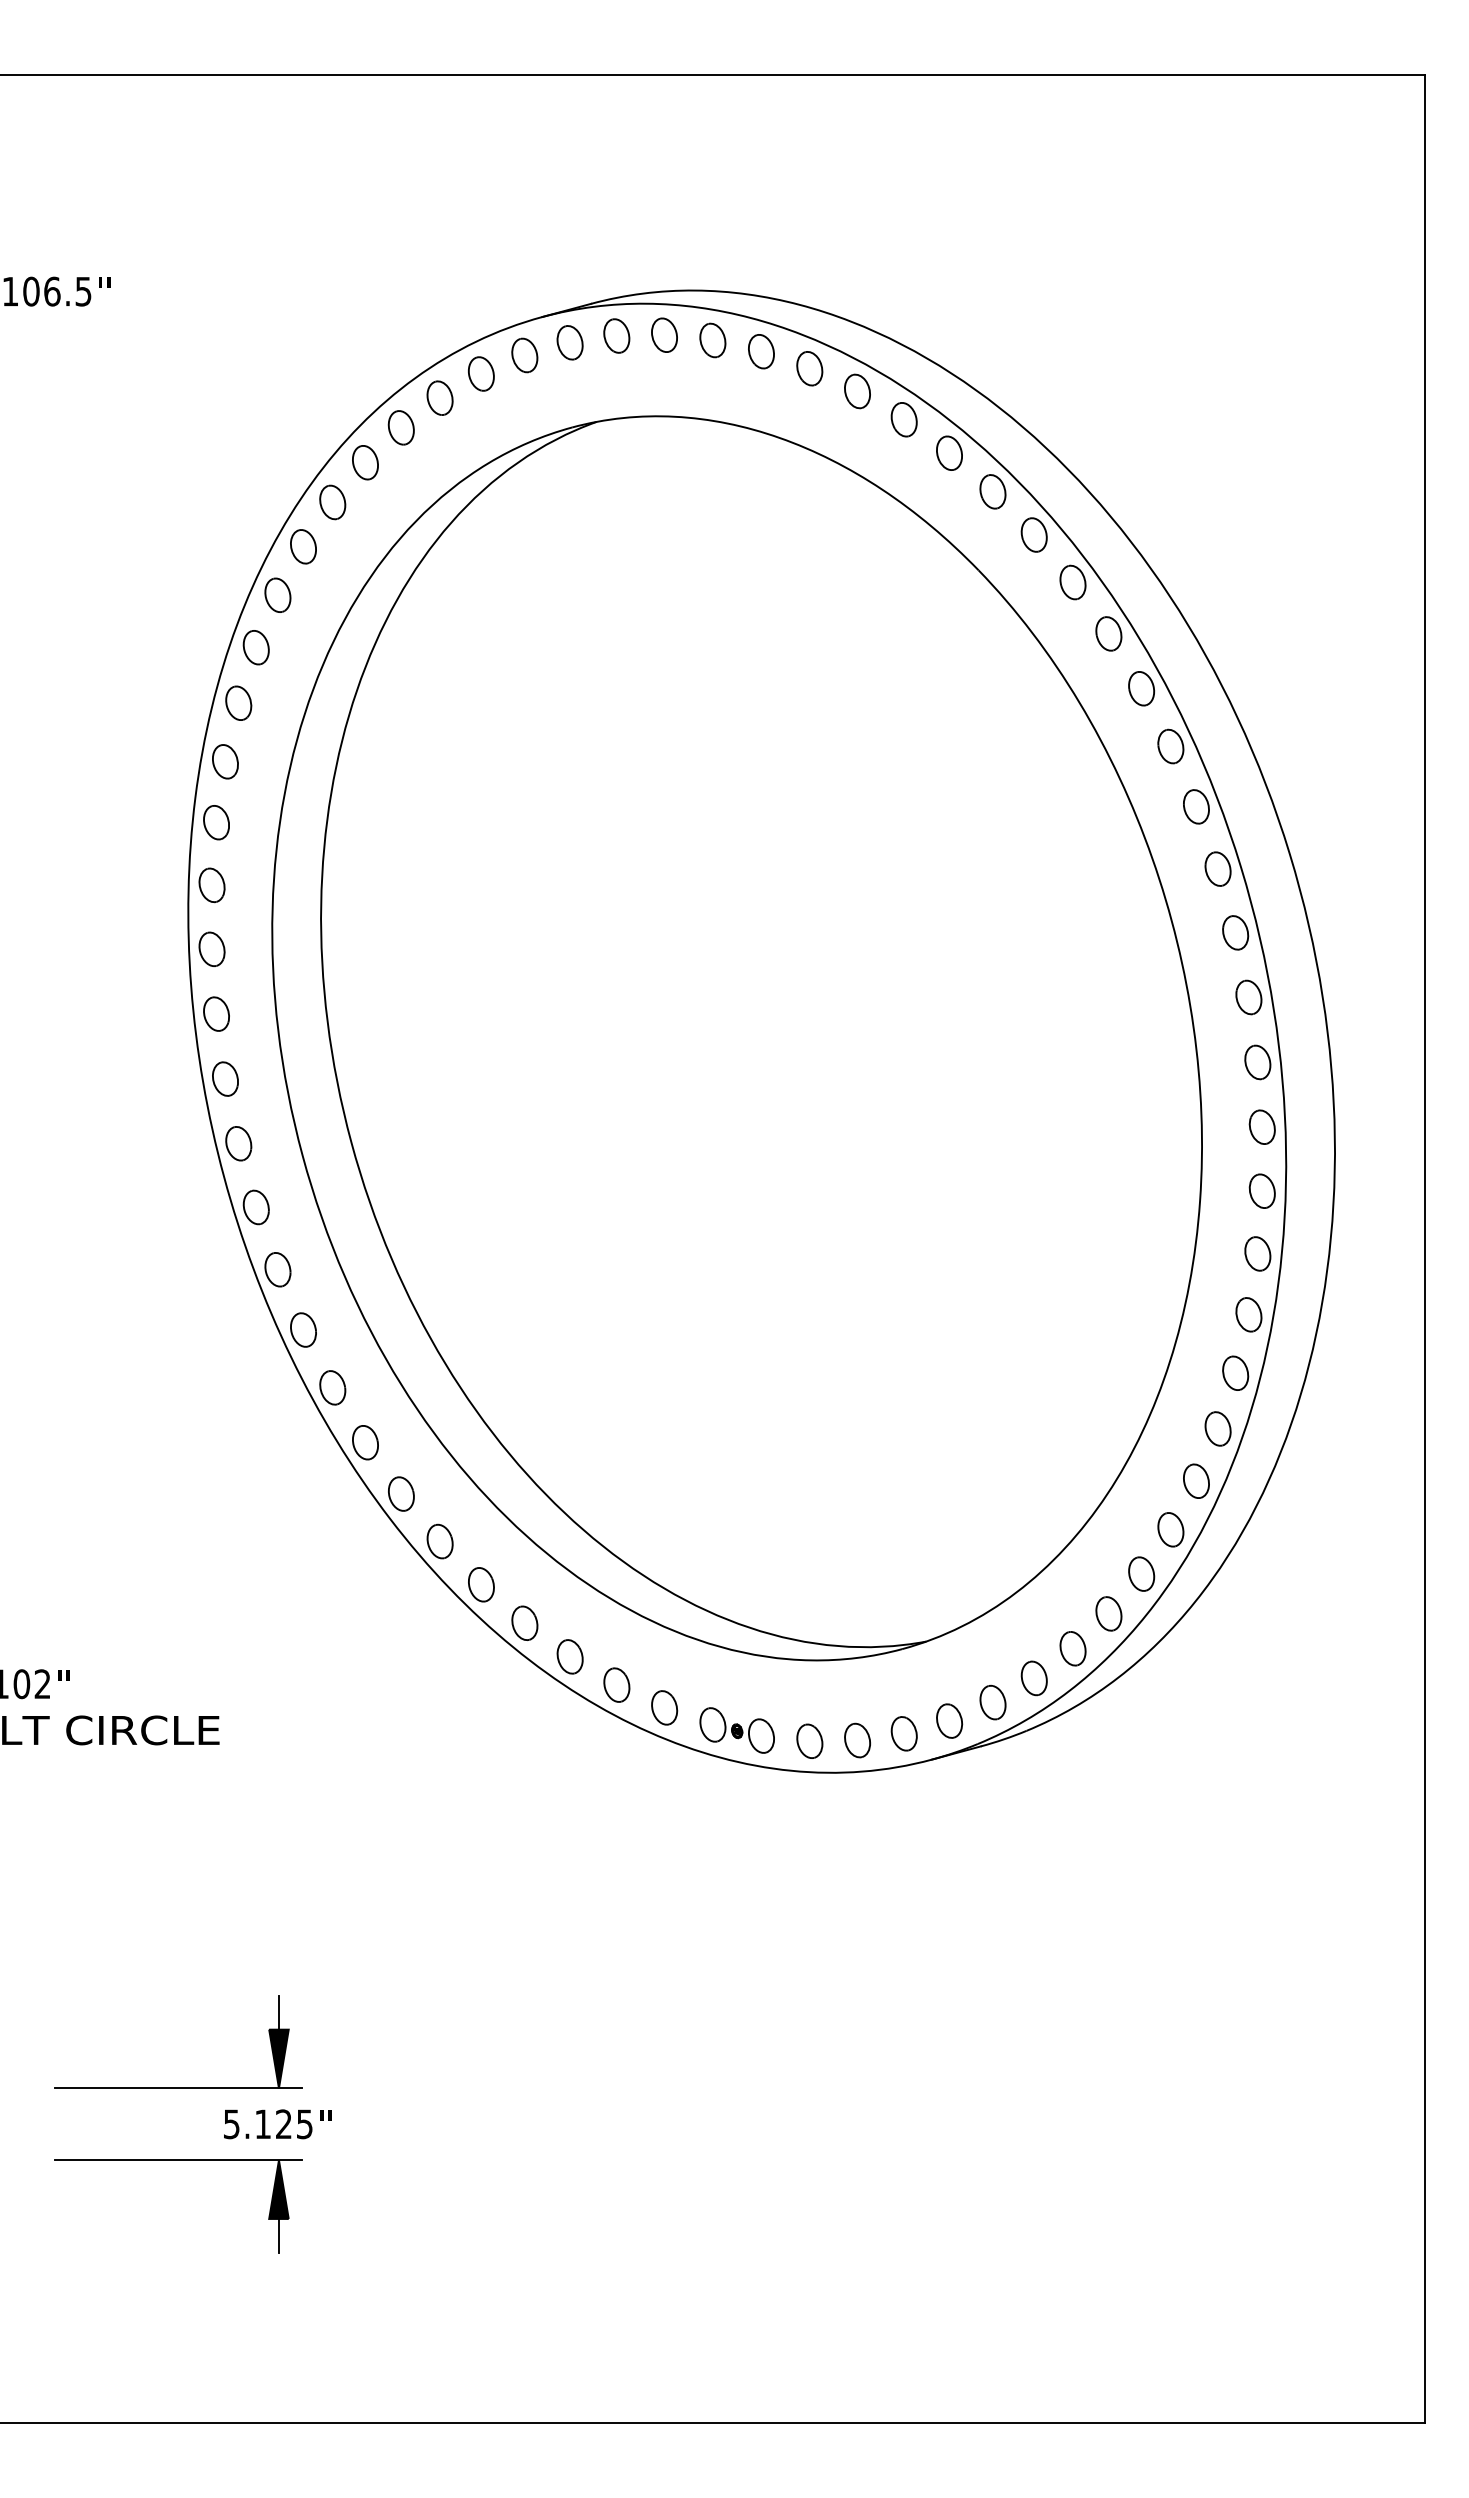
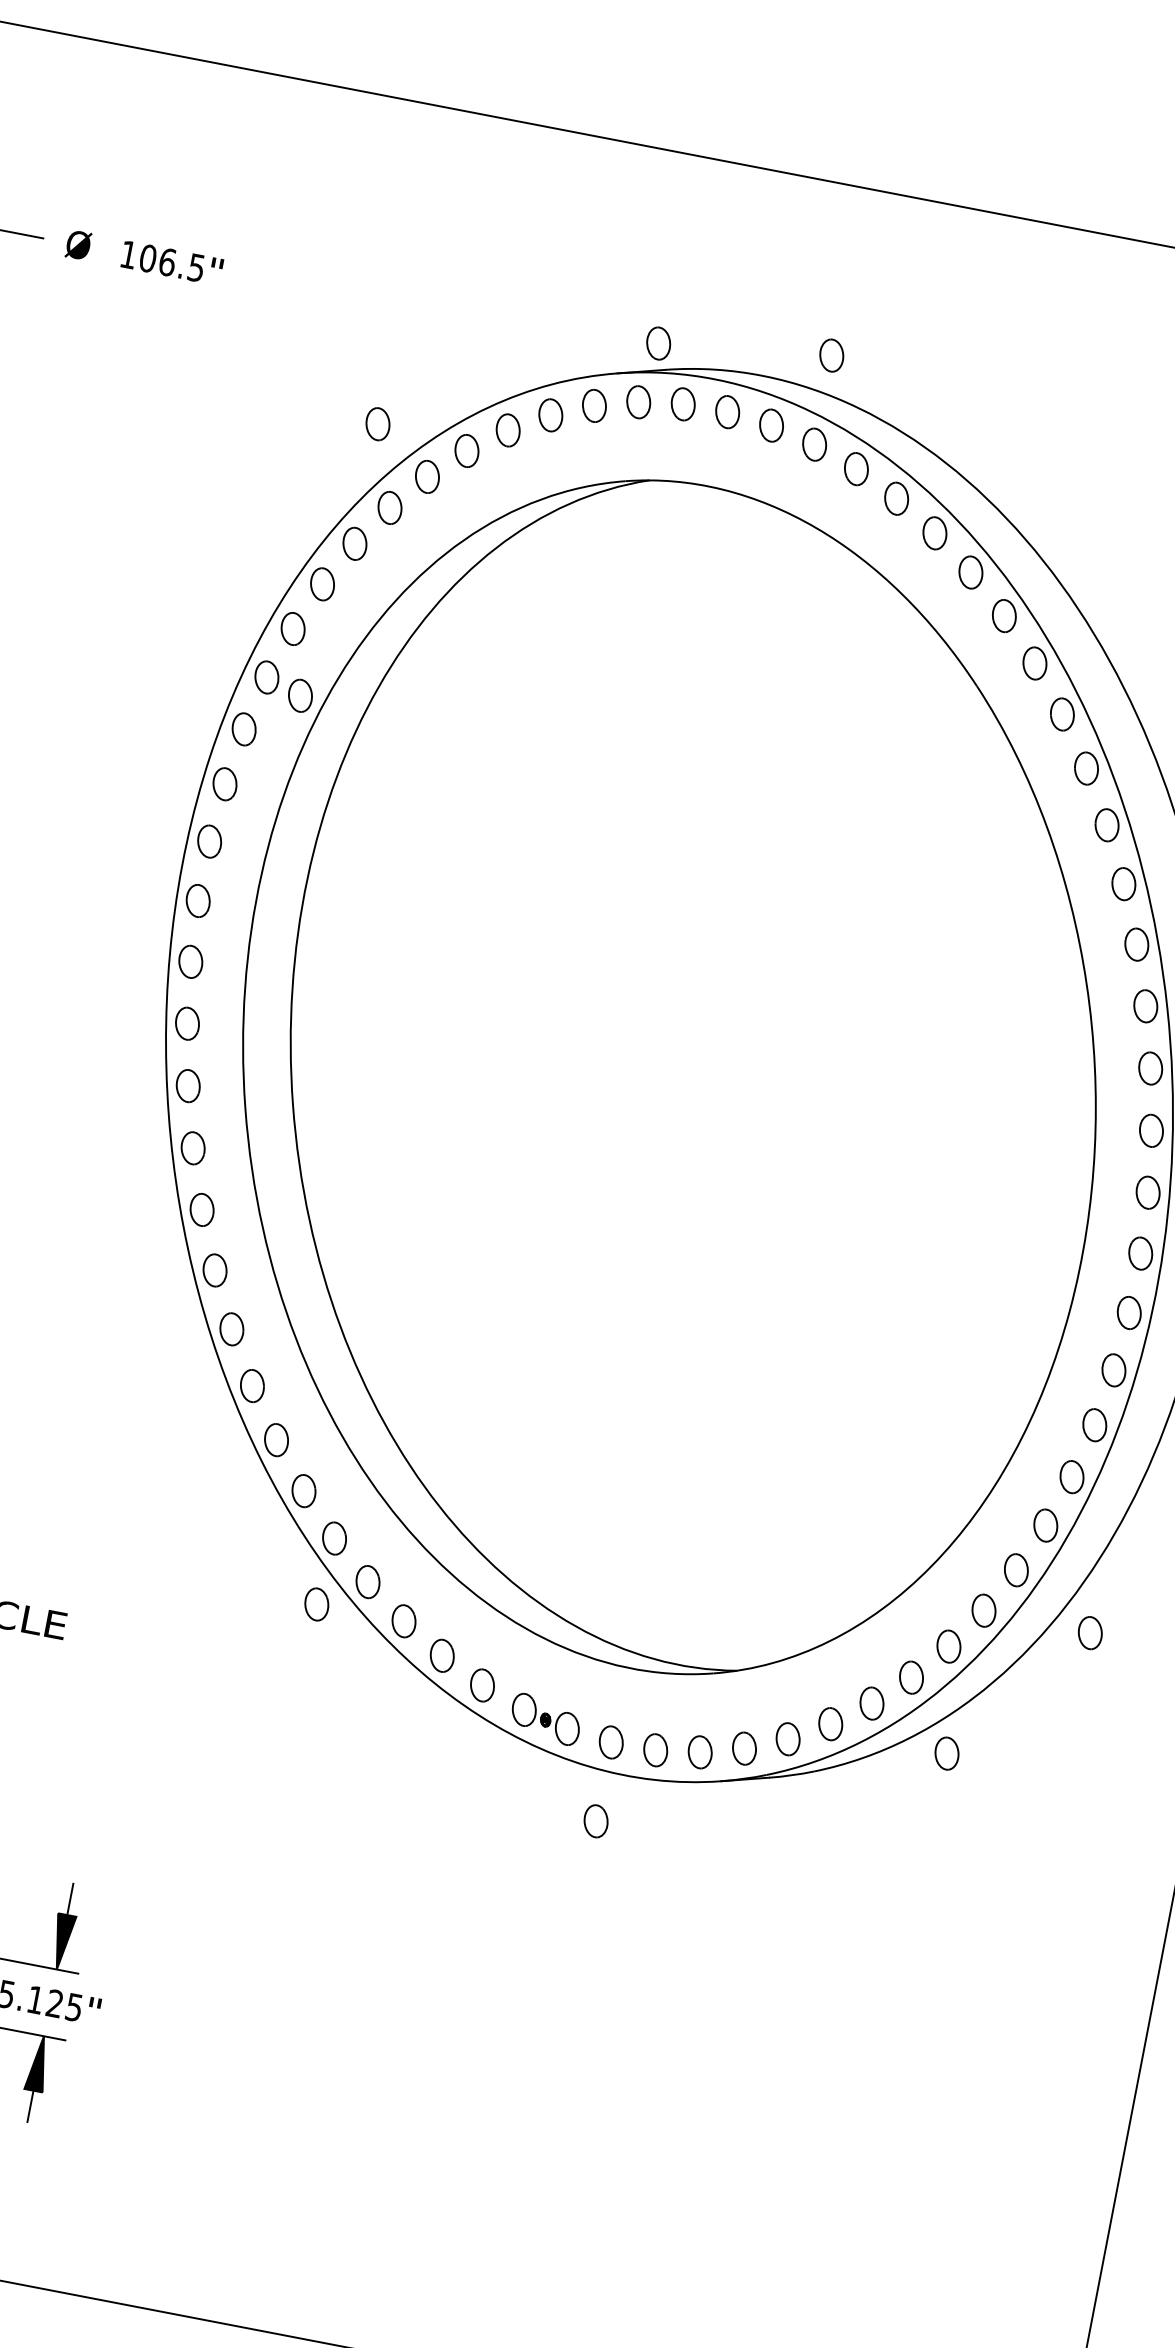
part: (761, 255) -> (831, 355), added
part: (578, 277) -> (658, 343), added
part: (303, 417) -> (378, 423), added
part: (276, 715) -> (299, 695), added
part: (1285, 1531) -> (1090, 1632), added
part: (475, 1656) -> (316, 1604), added
part: (1160, 1685) -> (946, 1753), added
part: (809, 1825) -> (595, 1820), added

